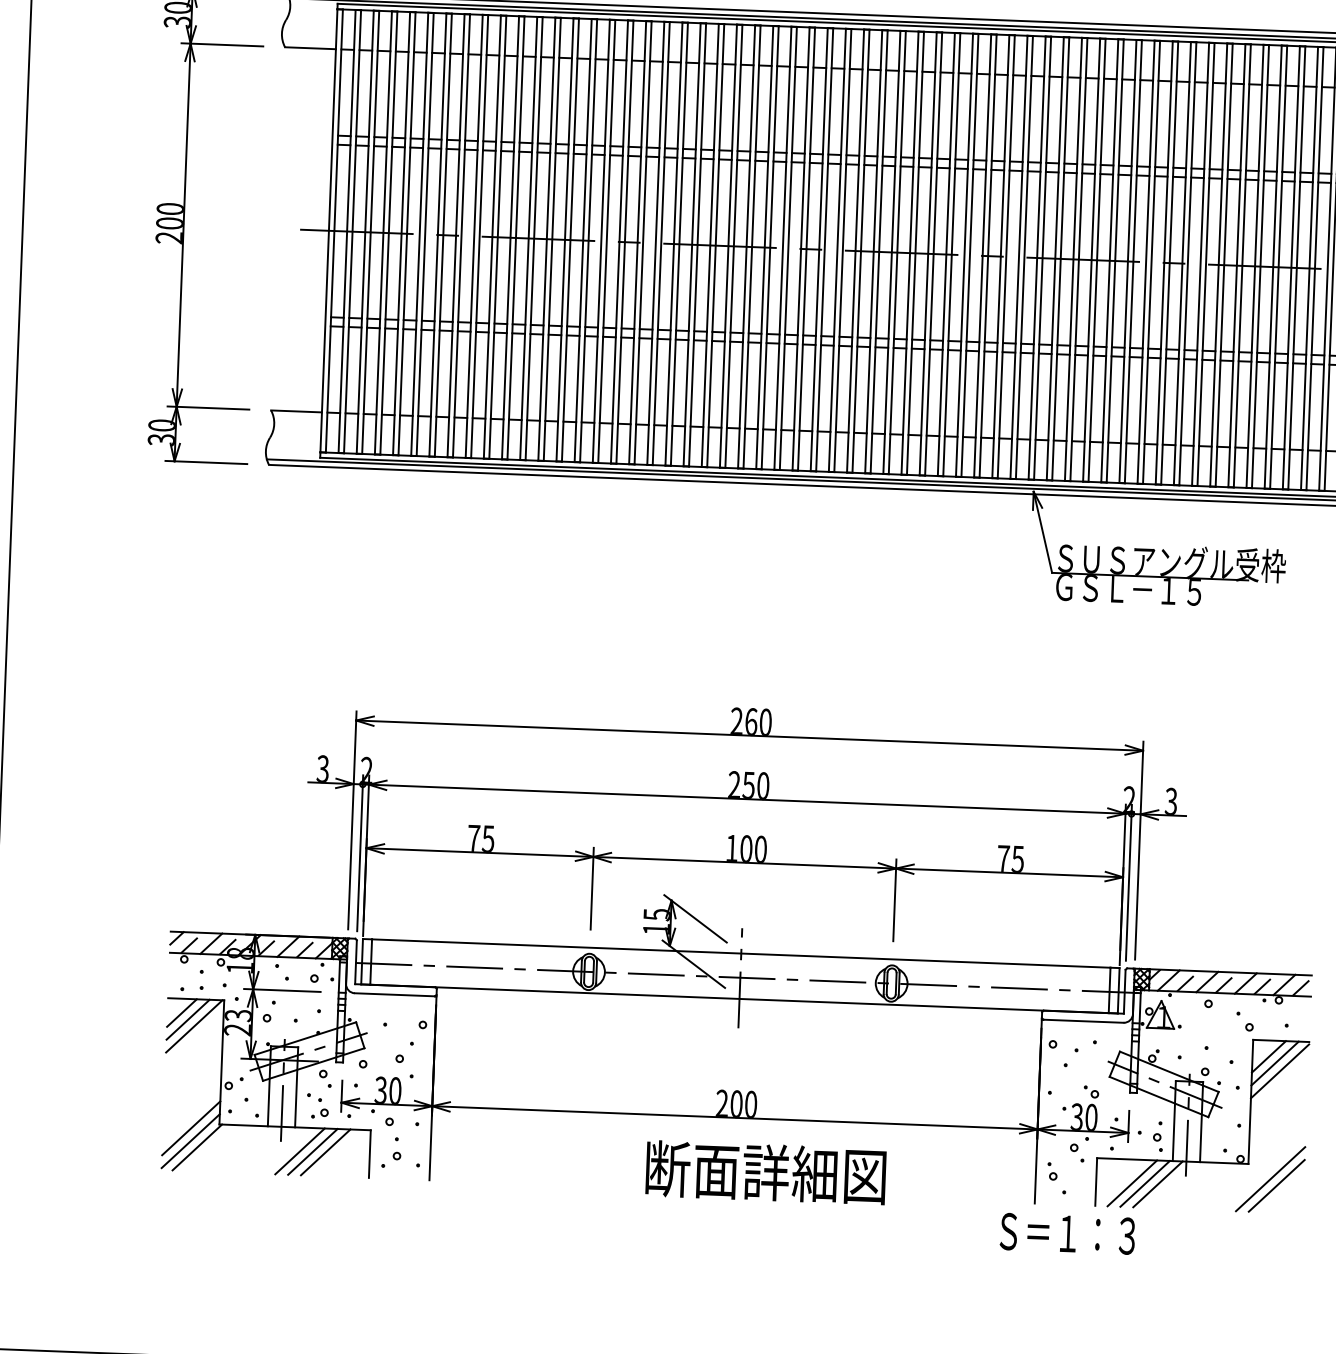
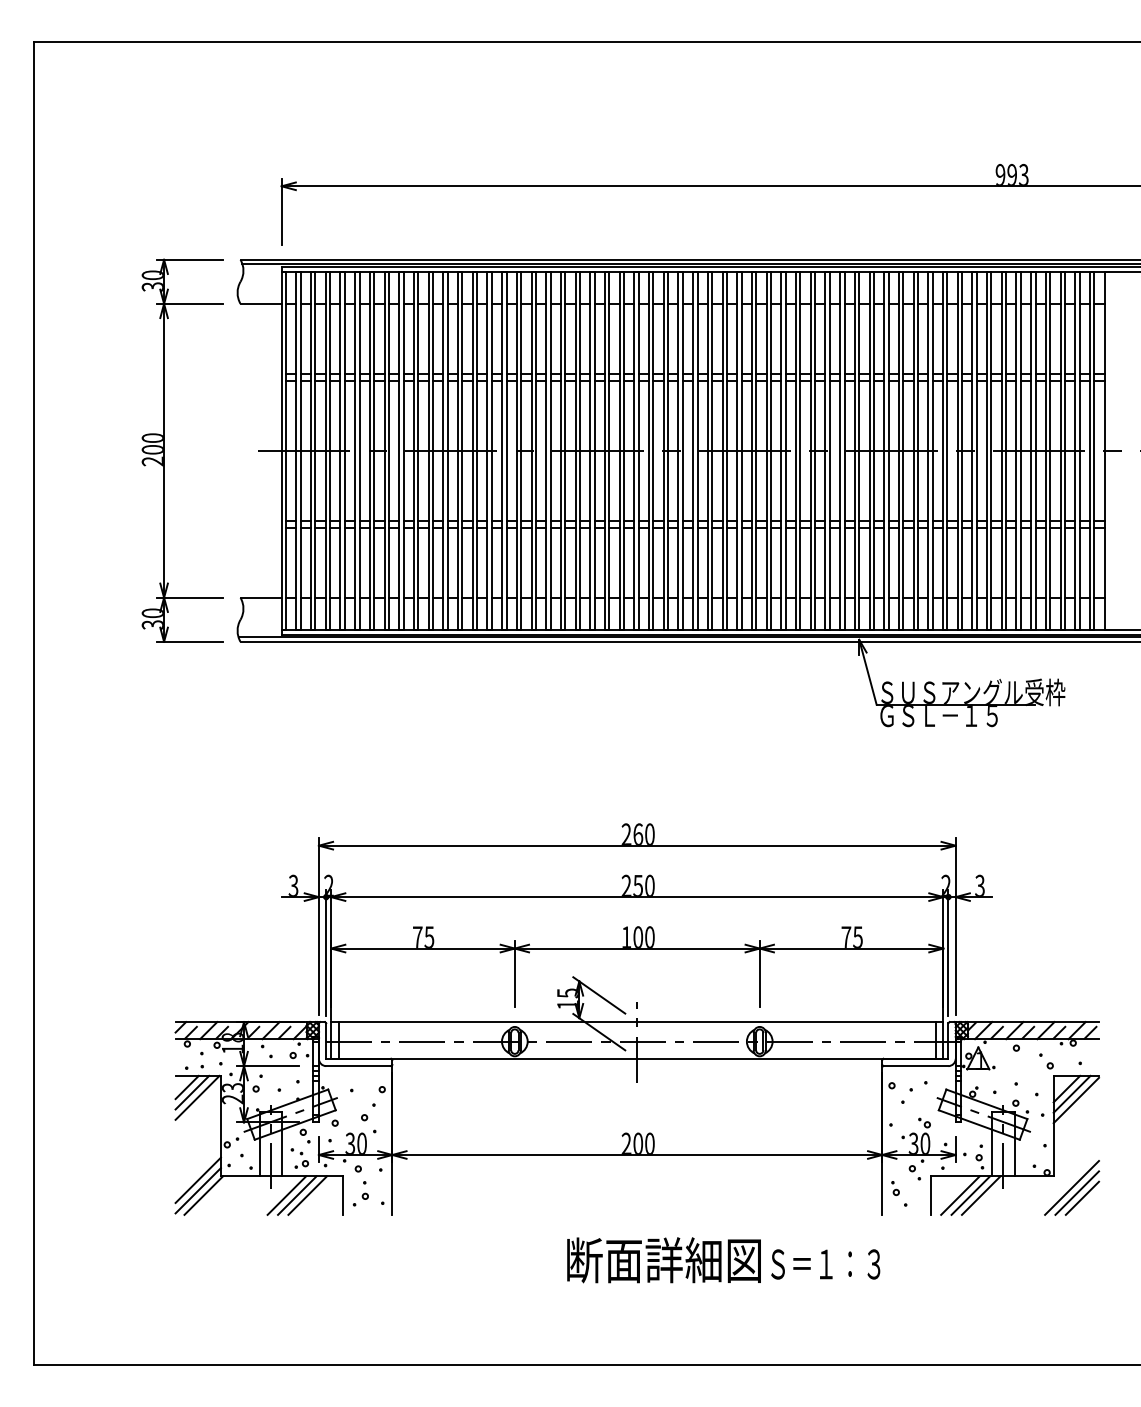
text: (765, 1172) -> (663, 1260), moved
line: (1283, 1191) -> (1082, 1197), added
text: (1067, 1233) -> (825, 1264), moved

